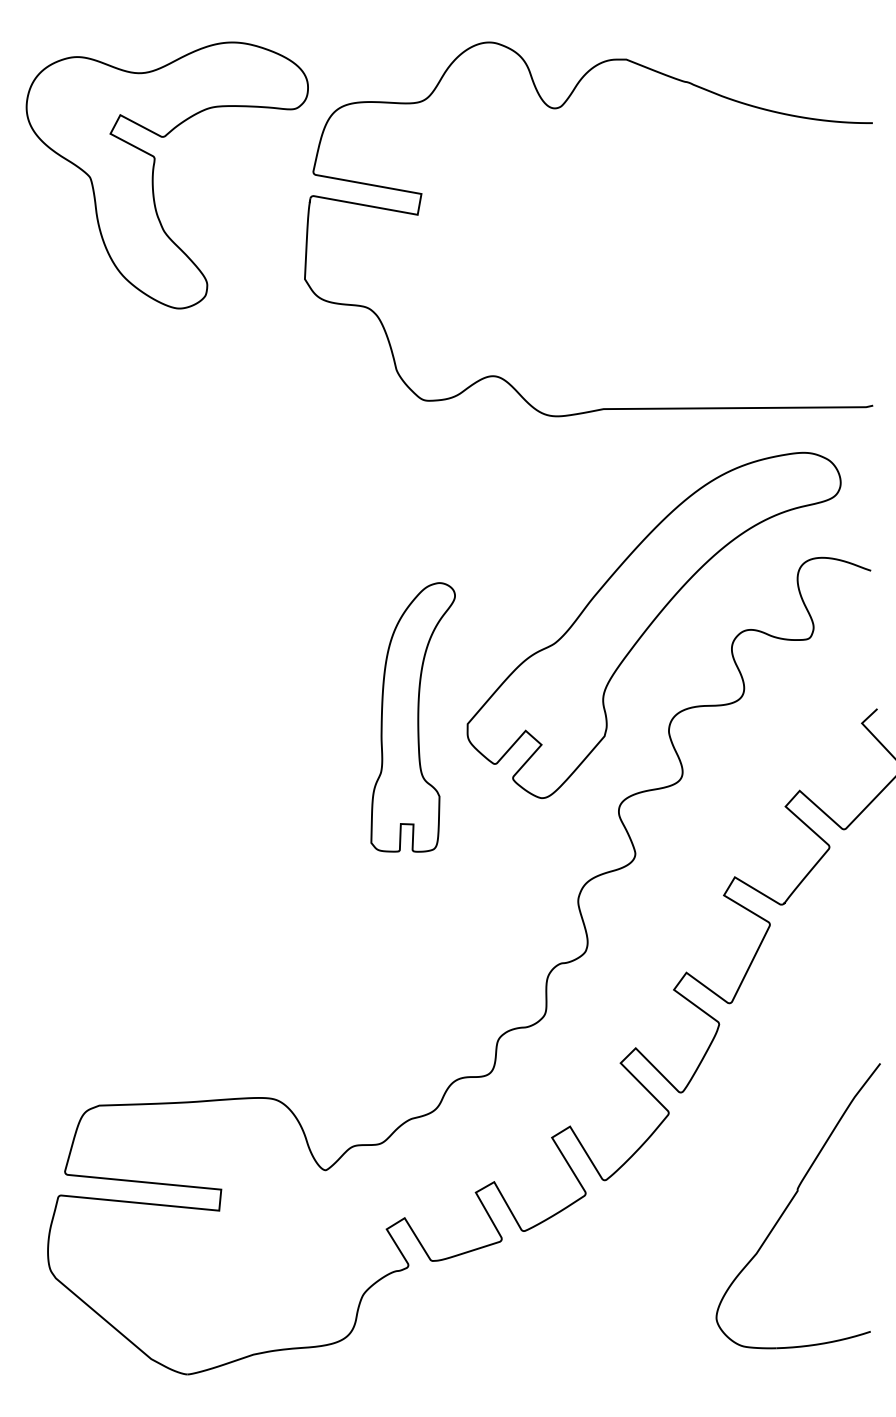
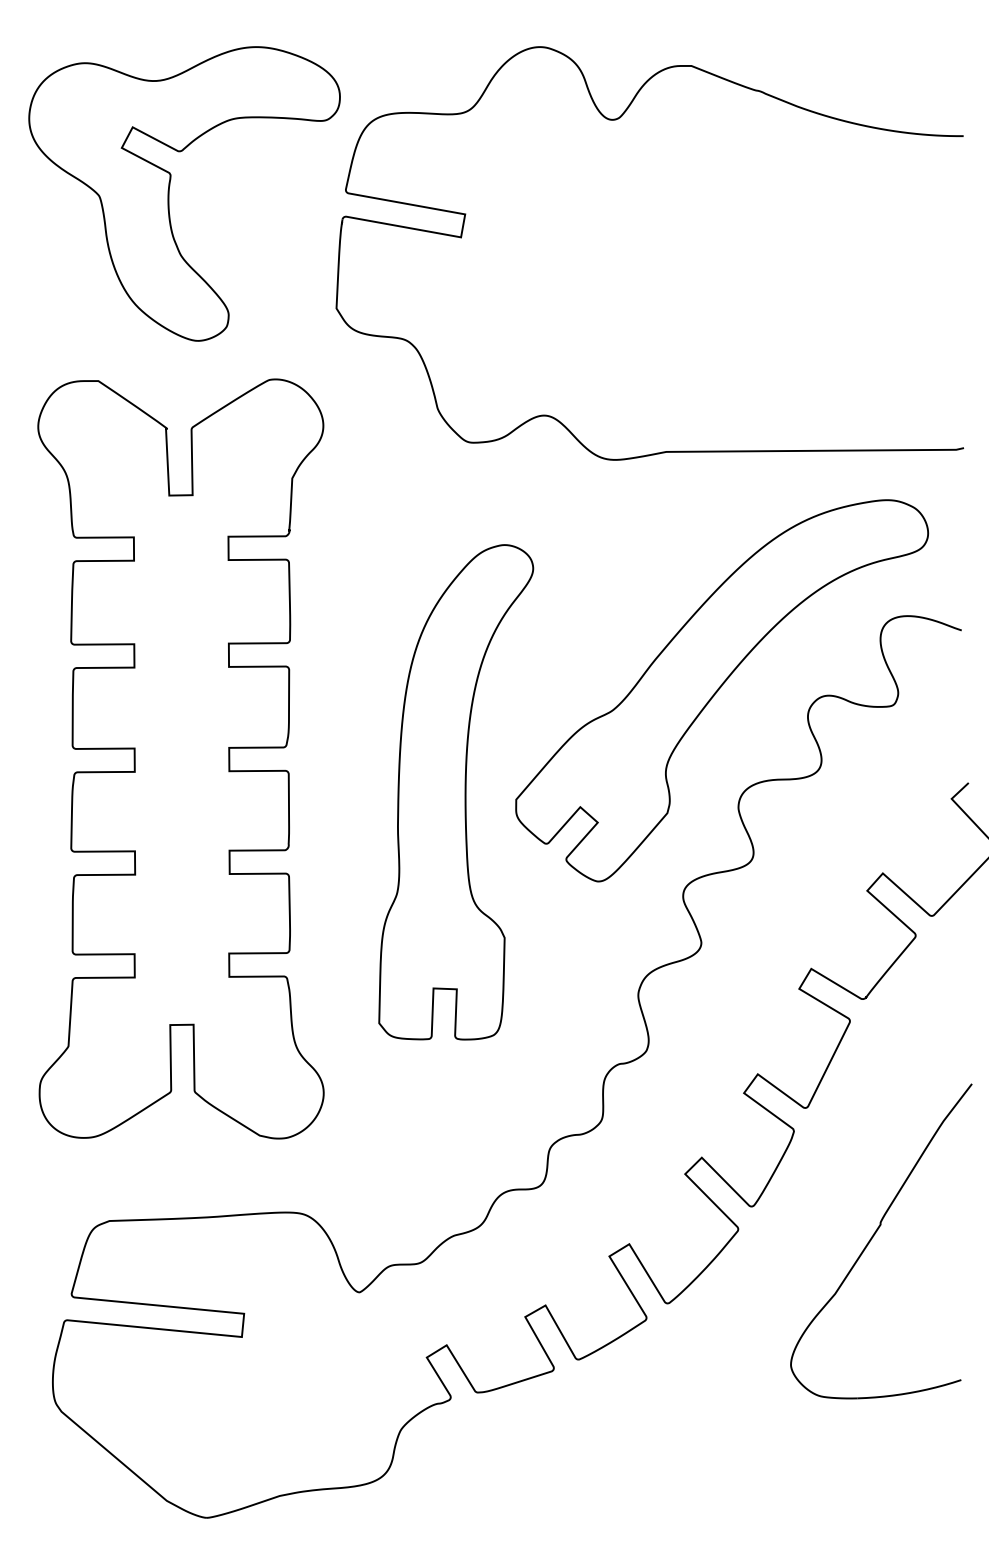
part: (164, 686) -> (181, 758), added
part: (412, 717) -> (455, 792), size x1.67
part: (791, 1202) -> (873, 1237), moved

